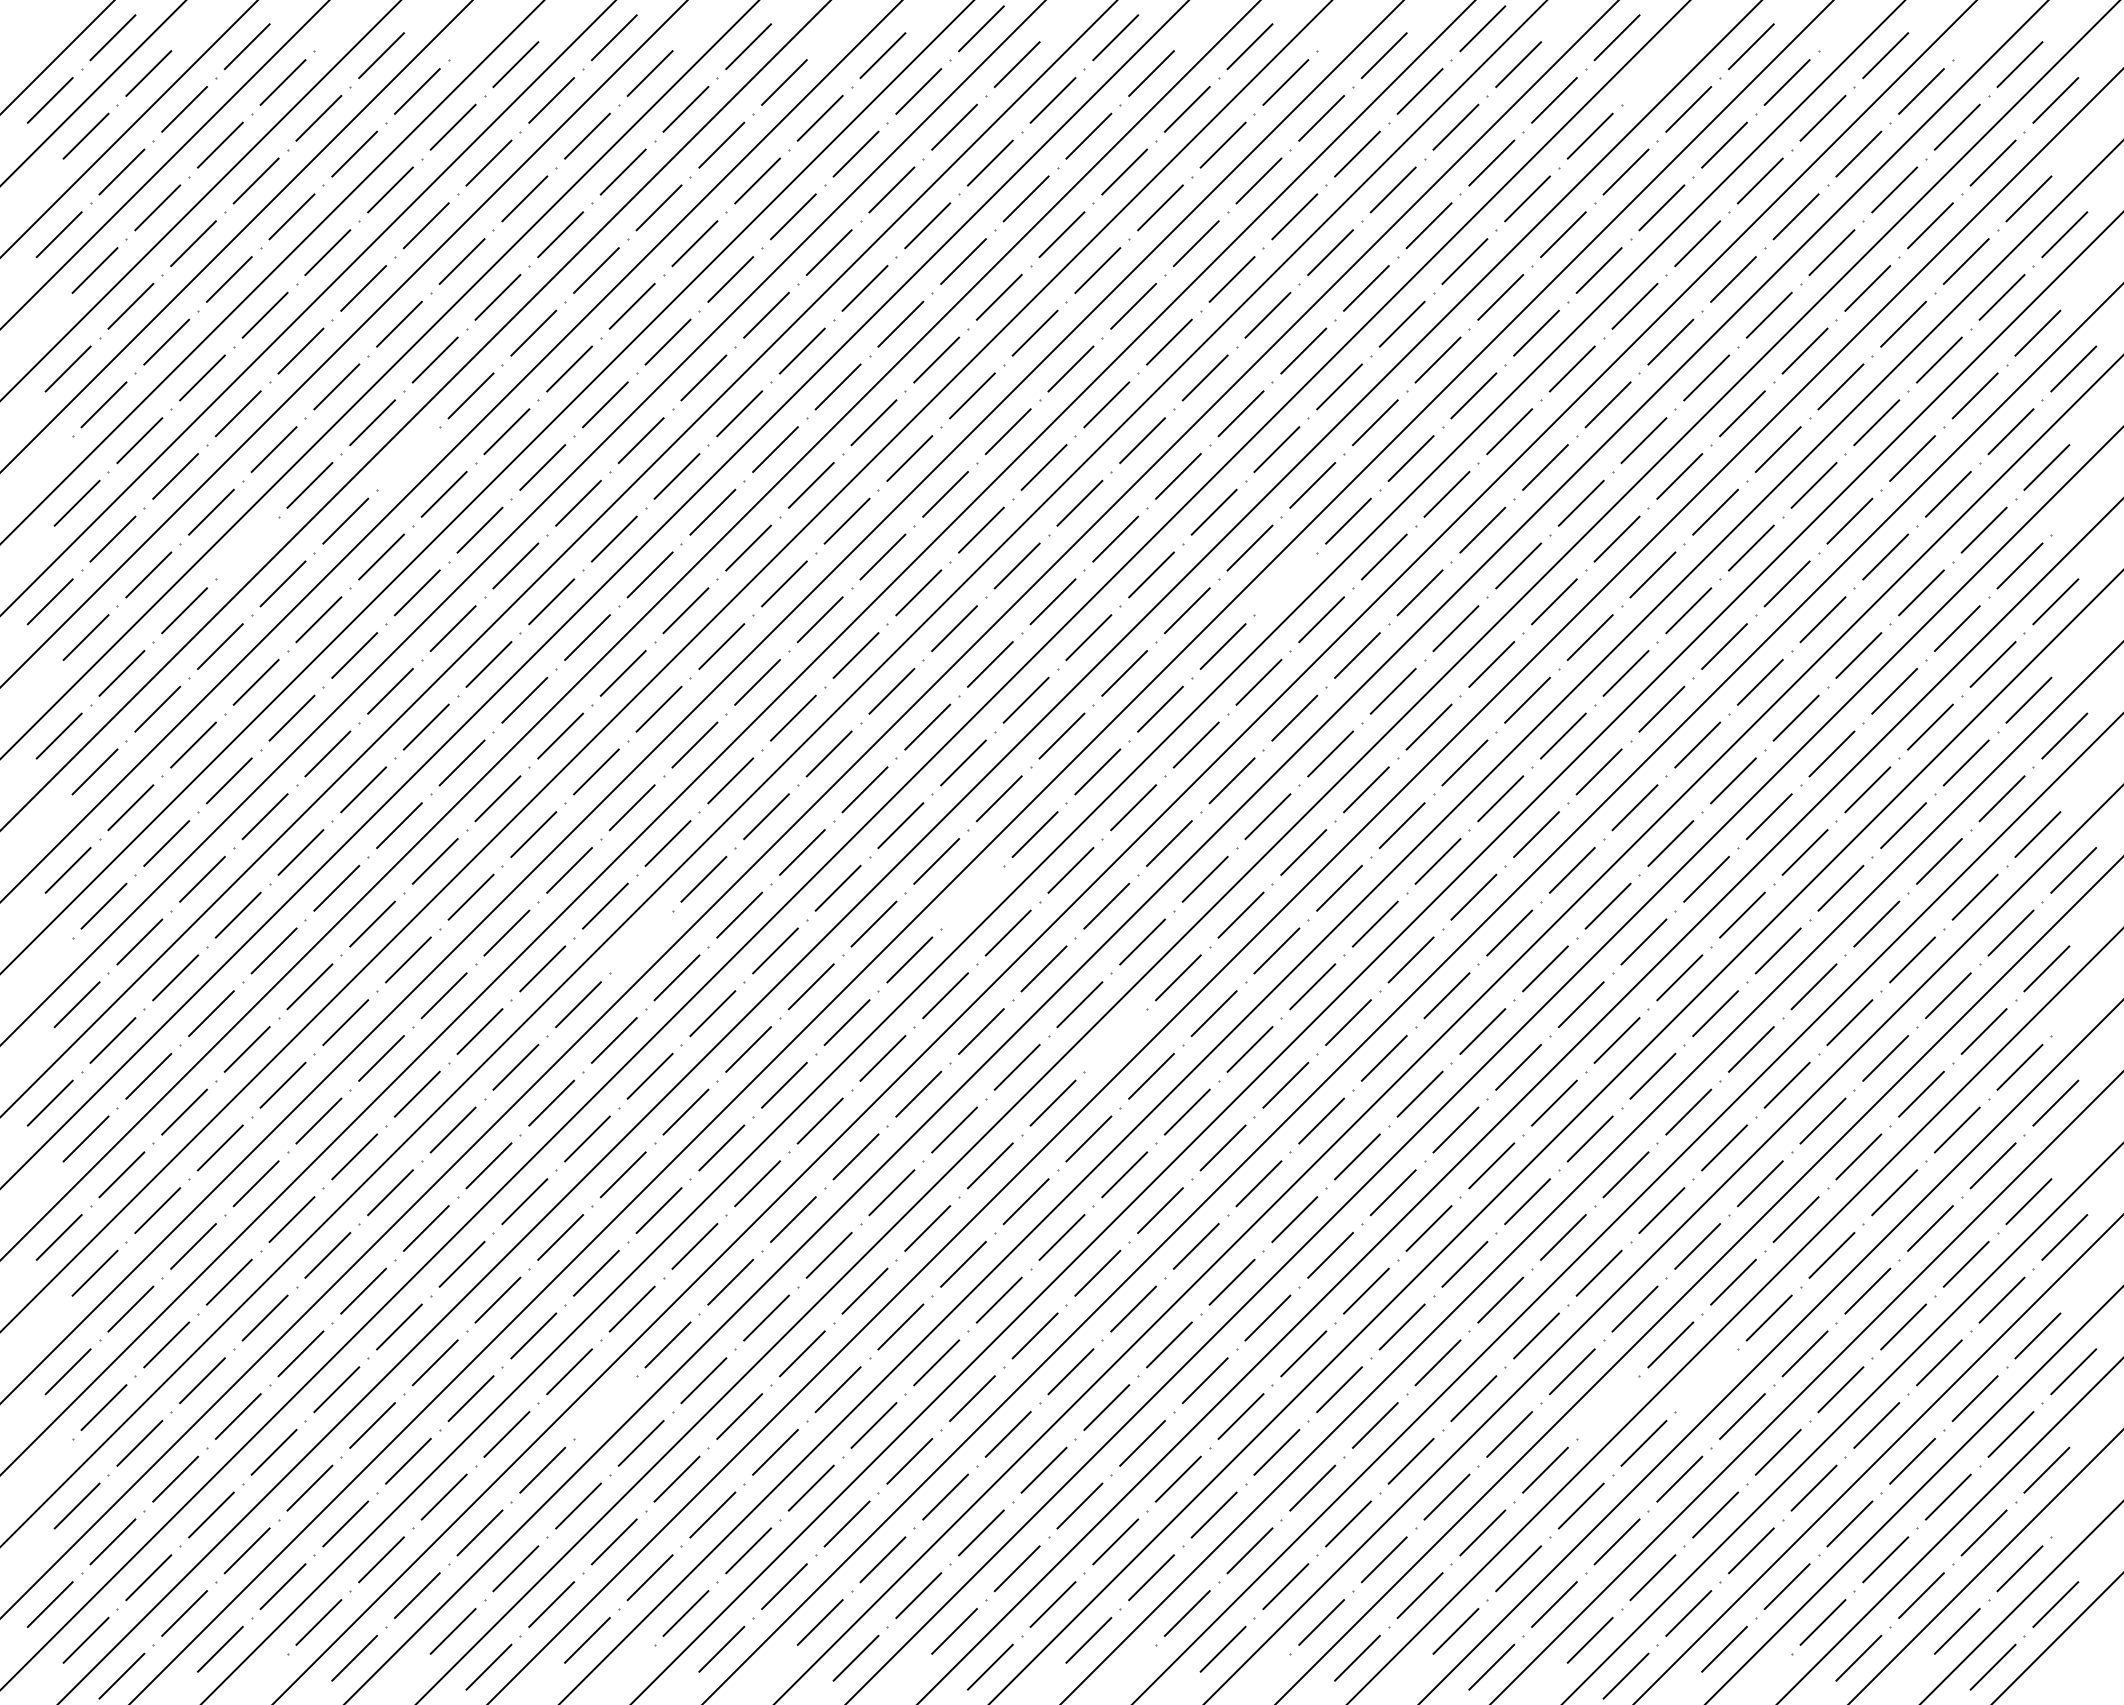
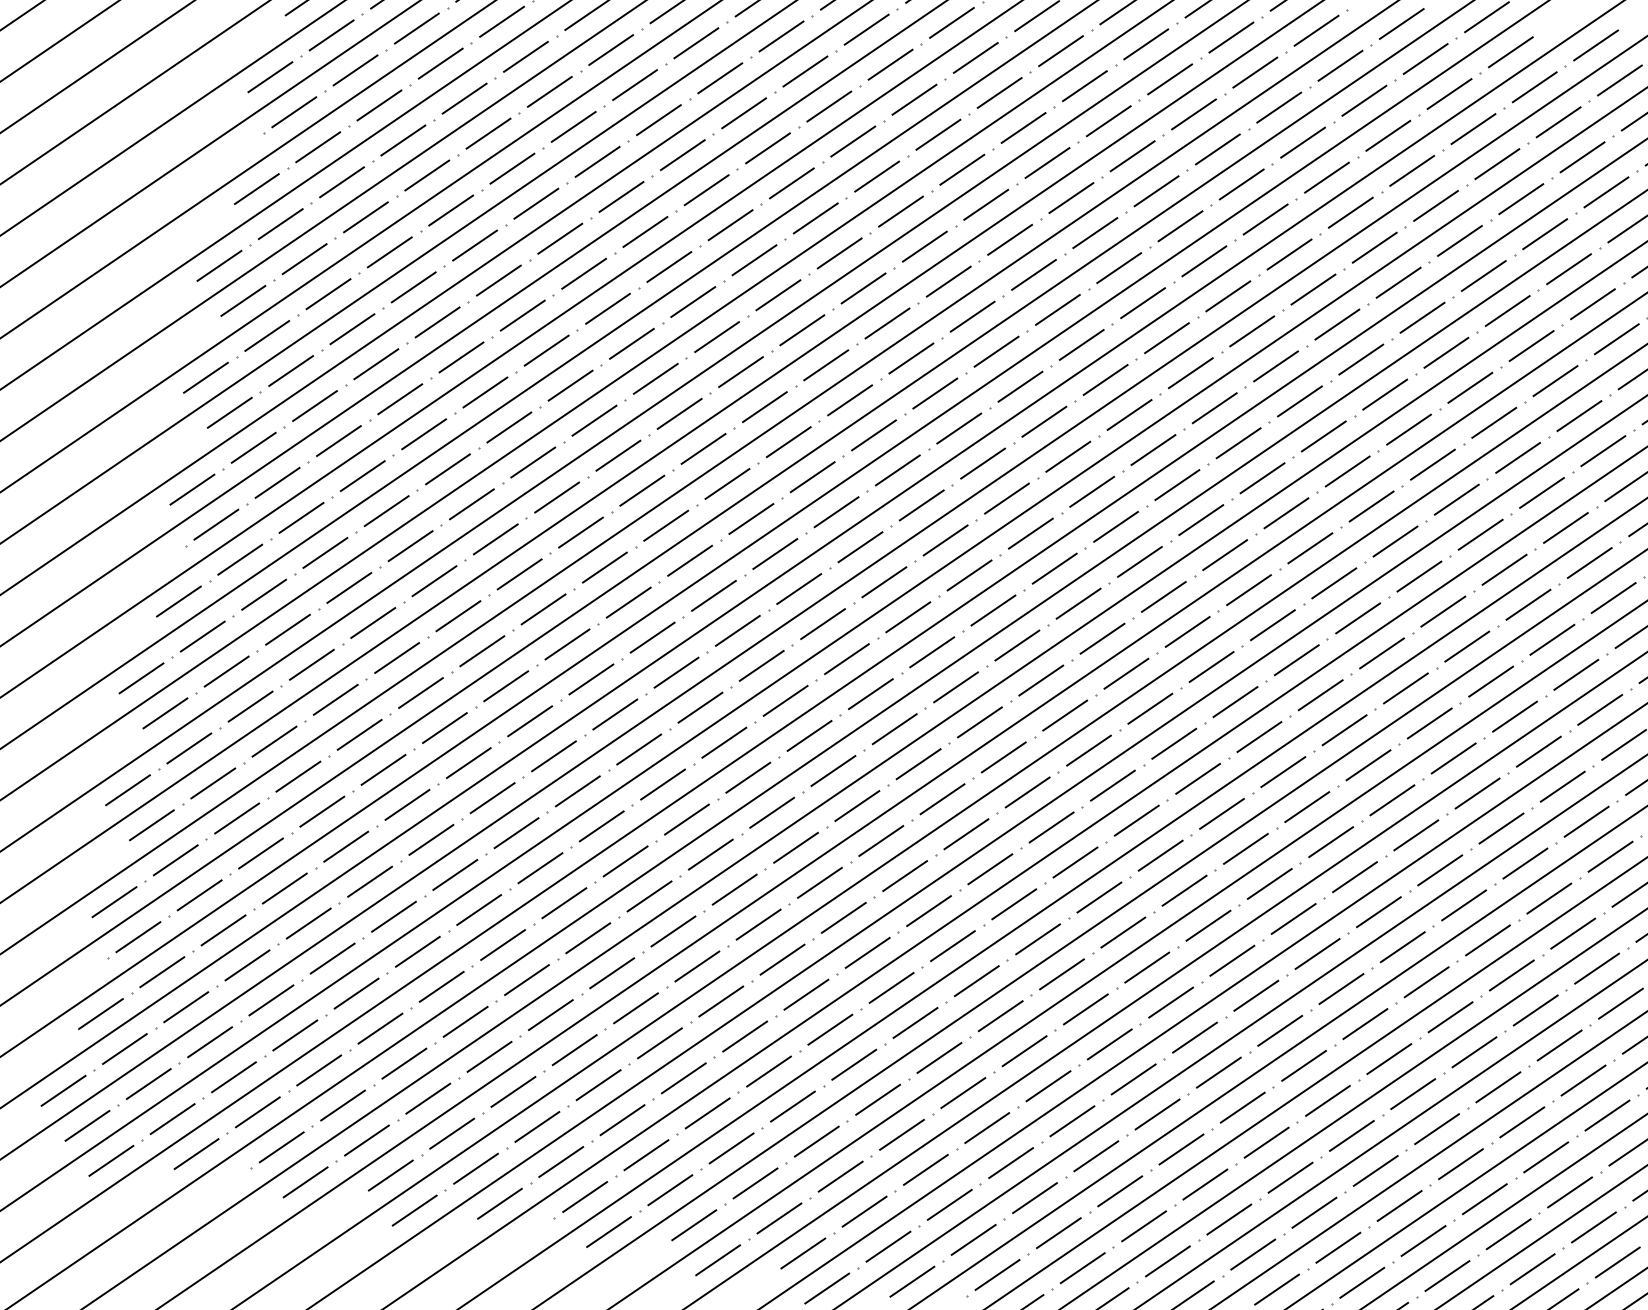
line: (1652, 73) -> (1619, 80), added
line: (408, 458) -> (536, 203), added
line: (246, 547) -> (389, 251), added
line: (1285, 583) -> (1238, 442), added
line: (972, 896) -> (932, 651), added
line: (640, 941) -> (652, 637), added
line: (1115, 1040) -> (1027, 792), added
line: (1706, 1380) -> (1460, 1163), added
line: (605, 1407) -> (550, 1015), added
line: (1607, 1407) -> (1375, 1170), added

